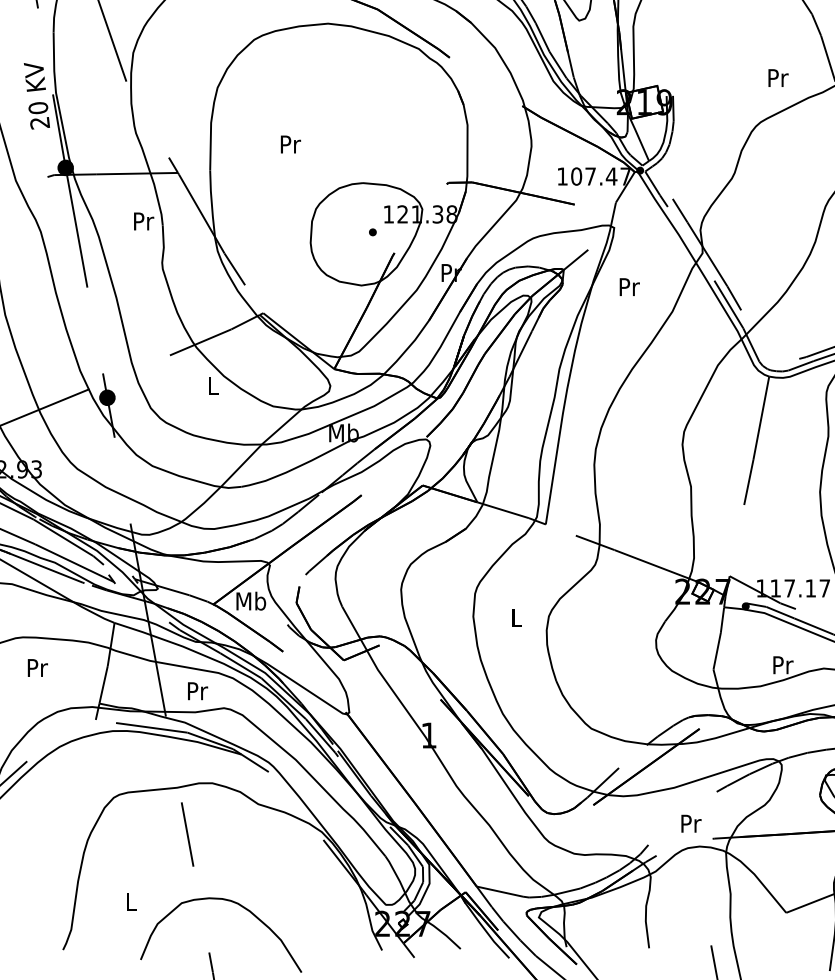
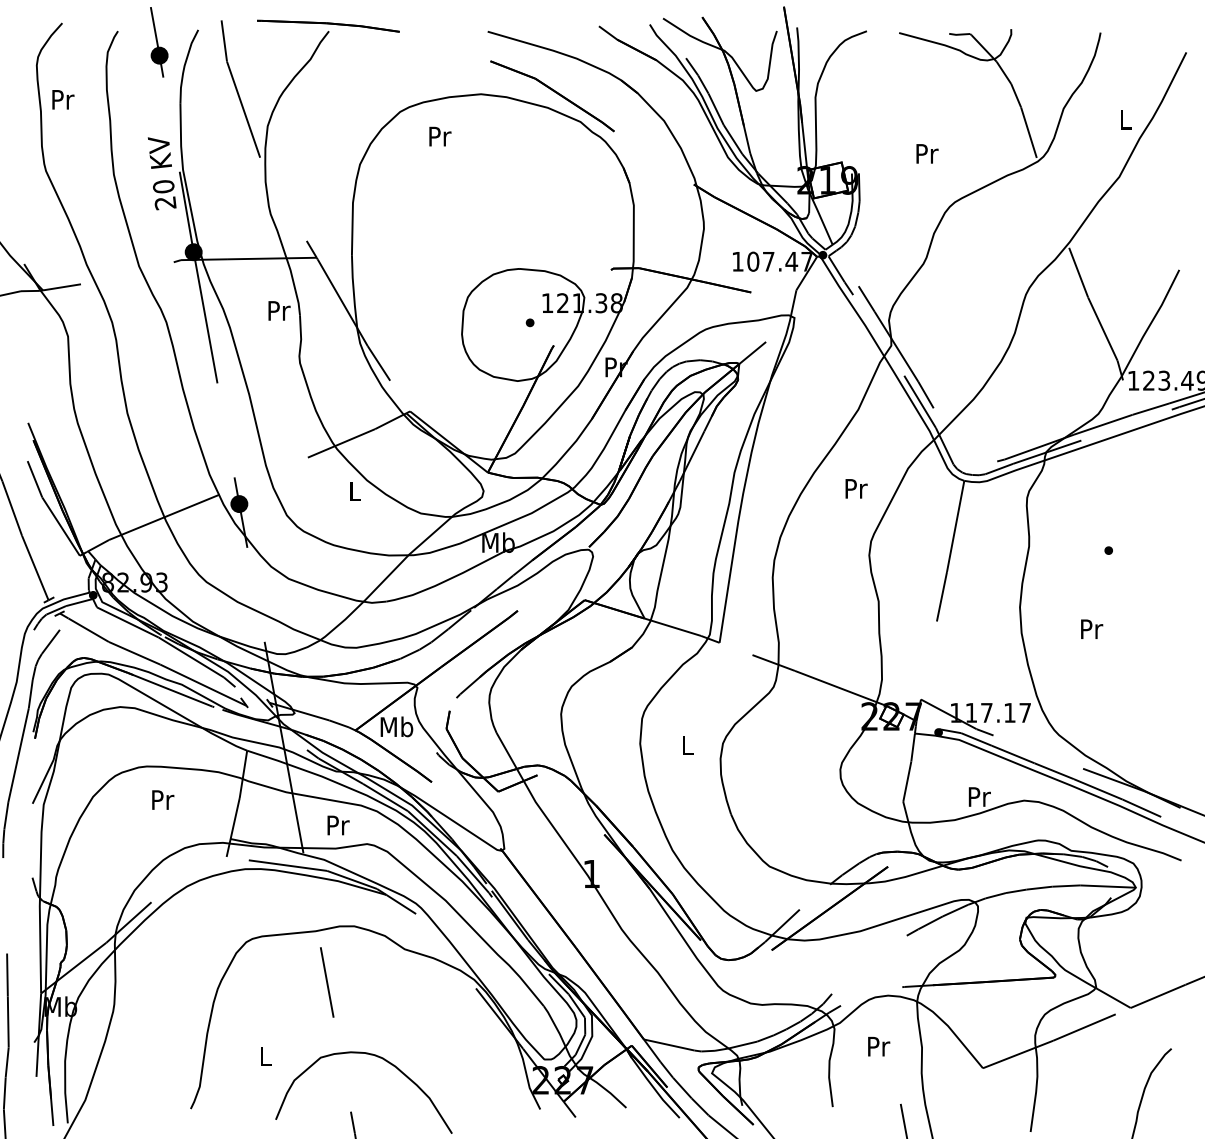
text: (778, 77) -> (927, 153), moved
text: (291, 144) -> (440, 136), moved
text: (629, 286) -> (856, 488), moved
text: (691, 823) -> (879, 1046), moved

